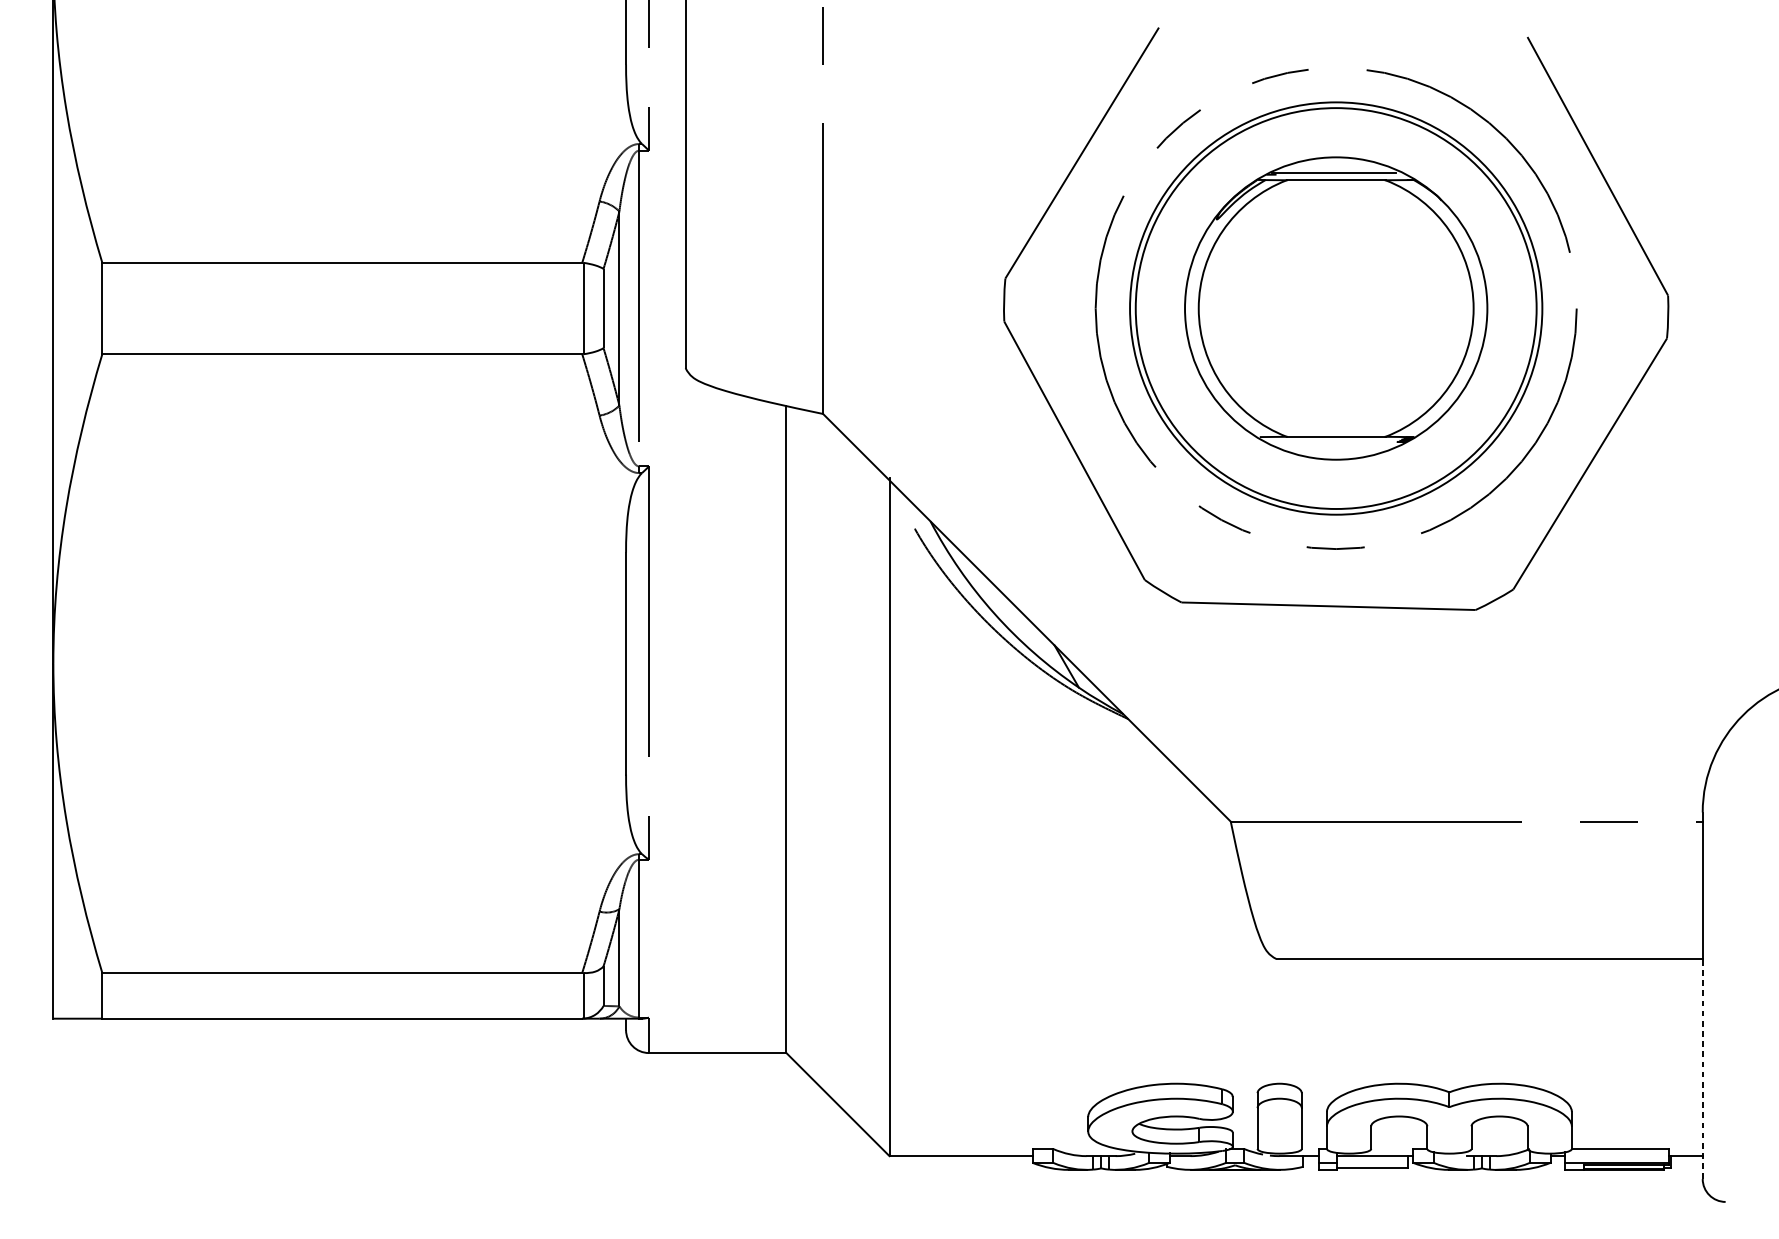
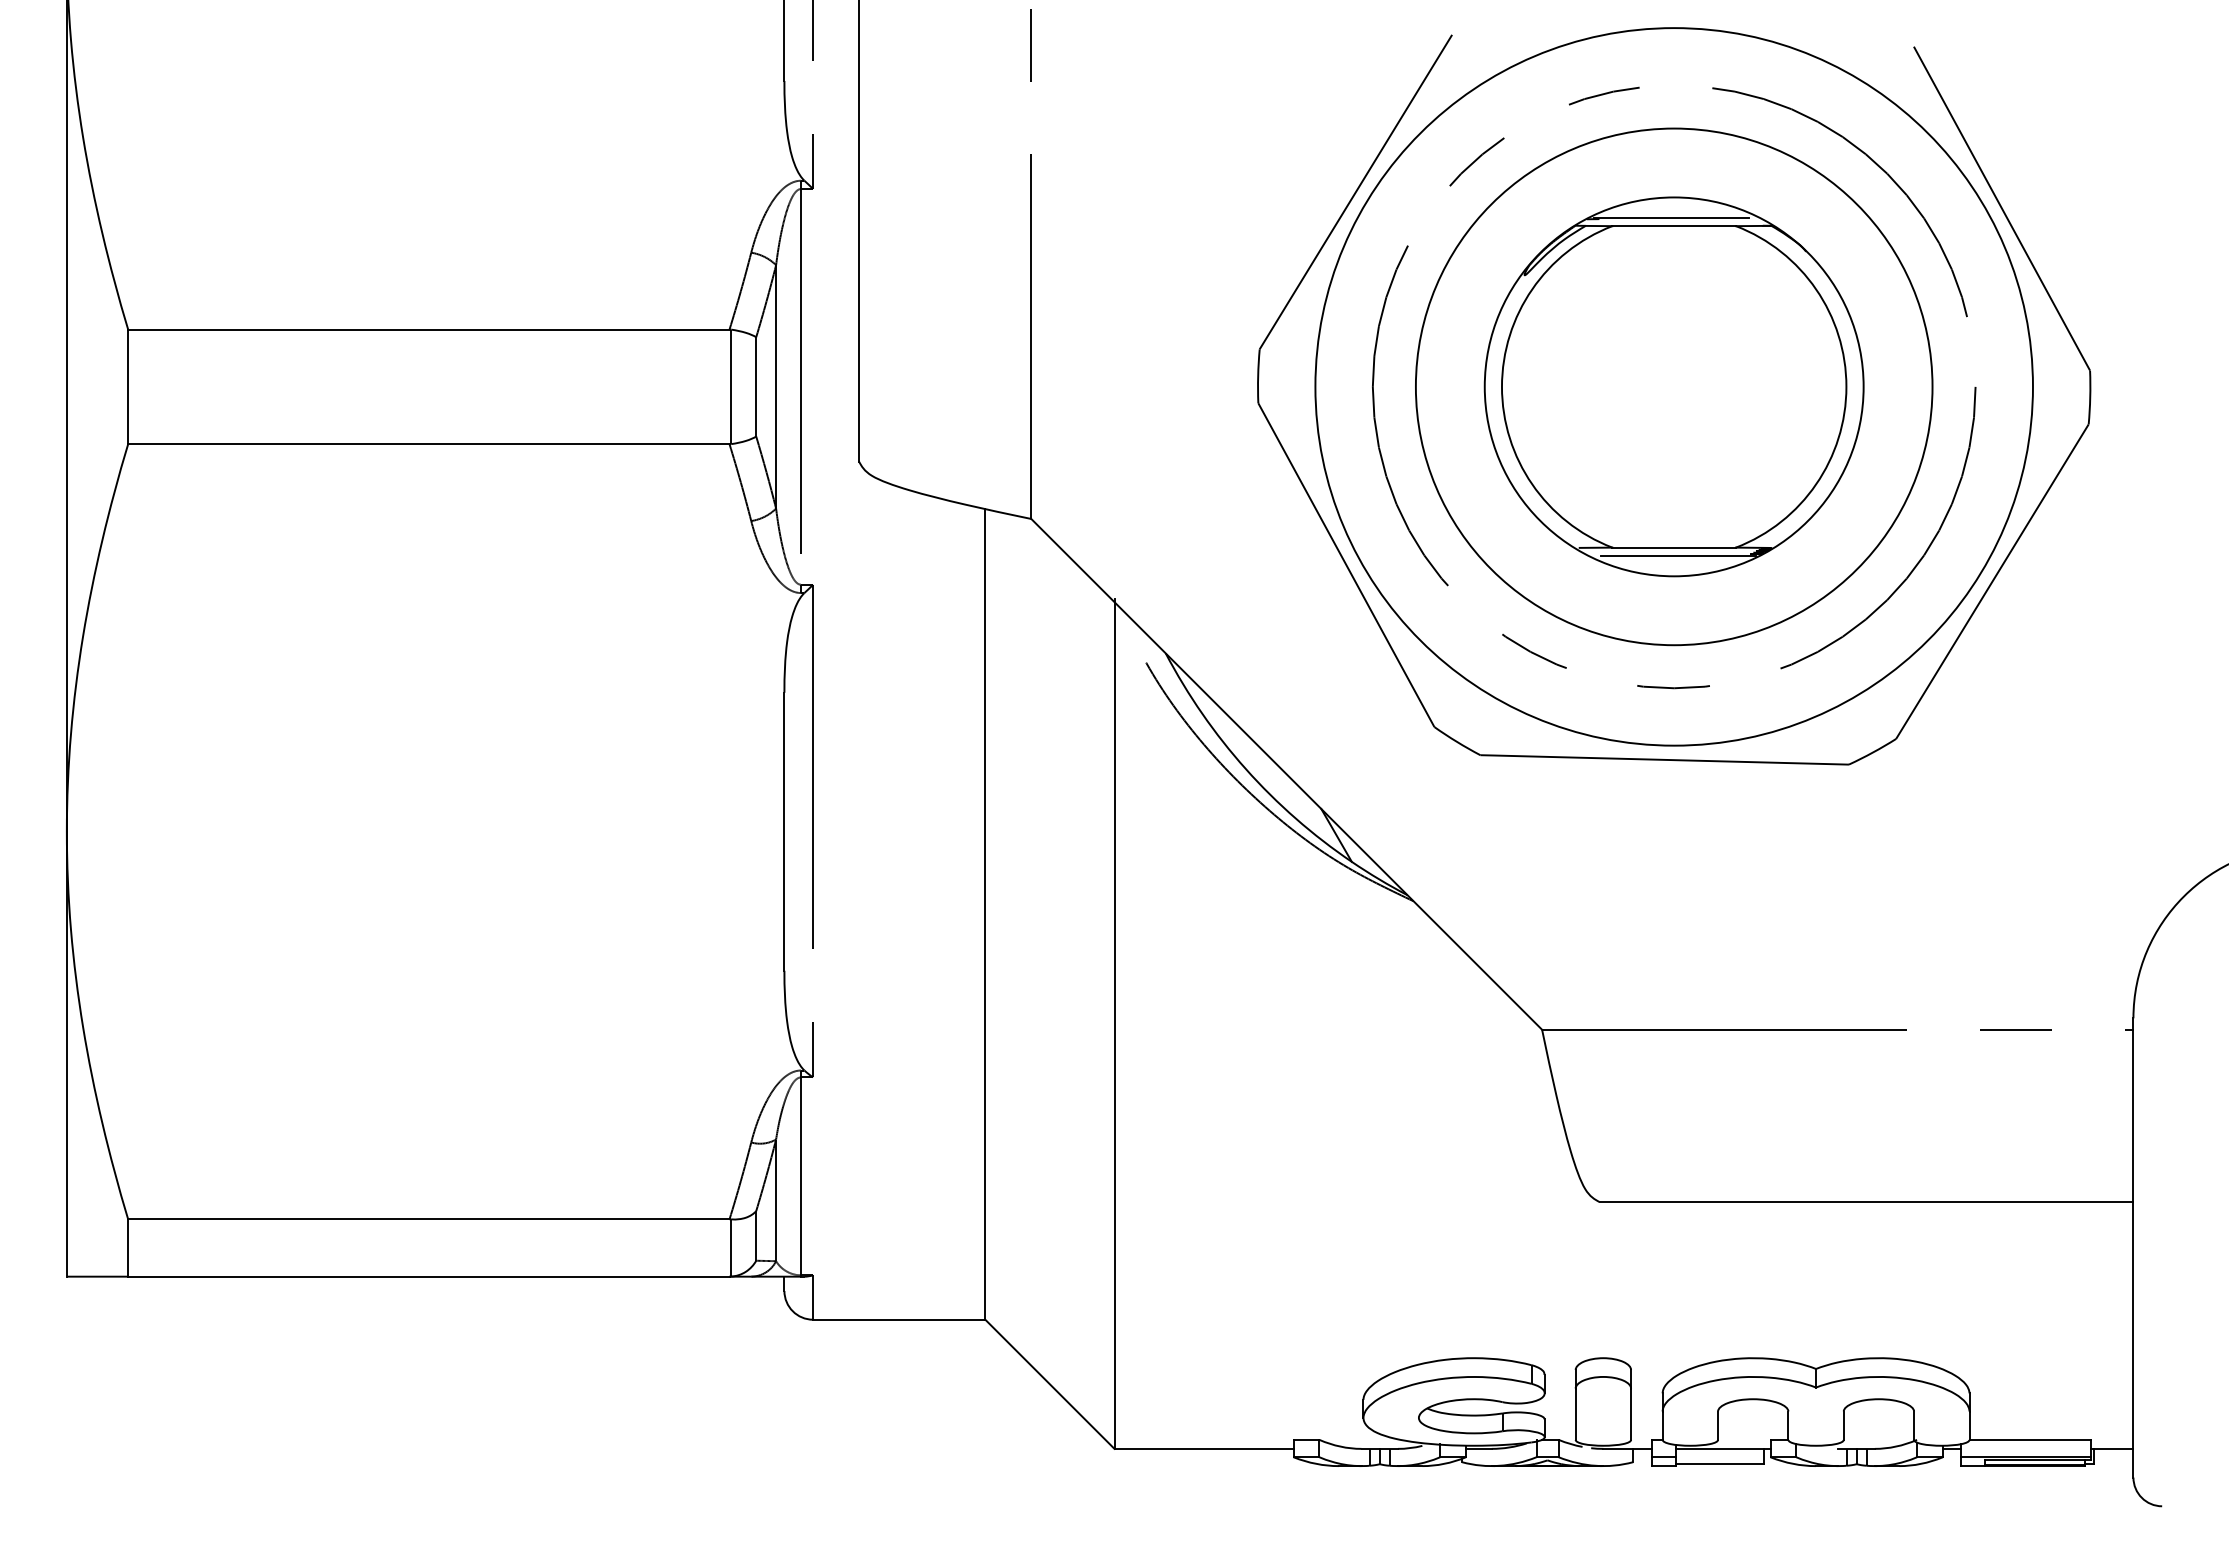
circle: (1335, 308) -> (1673, 386), size x1.43
line: (1339, 443) -> (1678, 556), added
line: (1702, 1068) -> (2133, 1339), dashed -> solid

